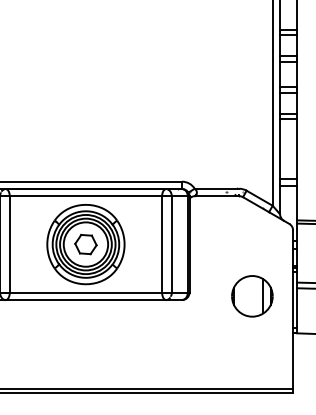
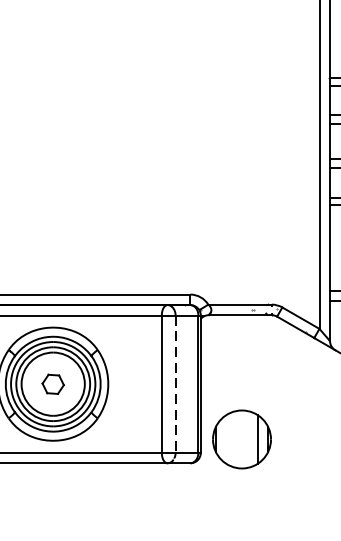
part: (85, 244) -> (52, 384), size x0.7
line: (171, 245) -> (175, 385), solid -> dashed
part: (252, 296) -> (242, 439), moved

